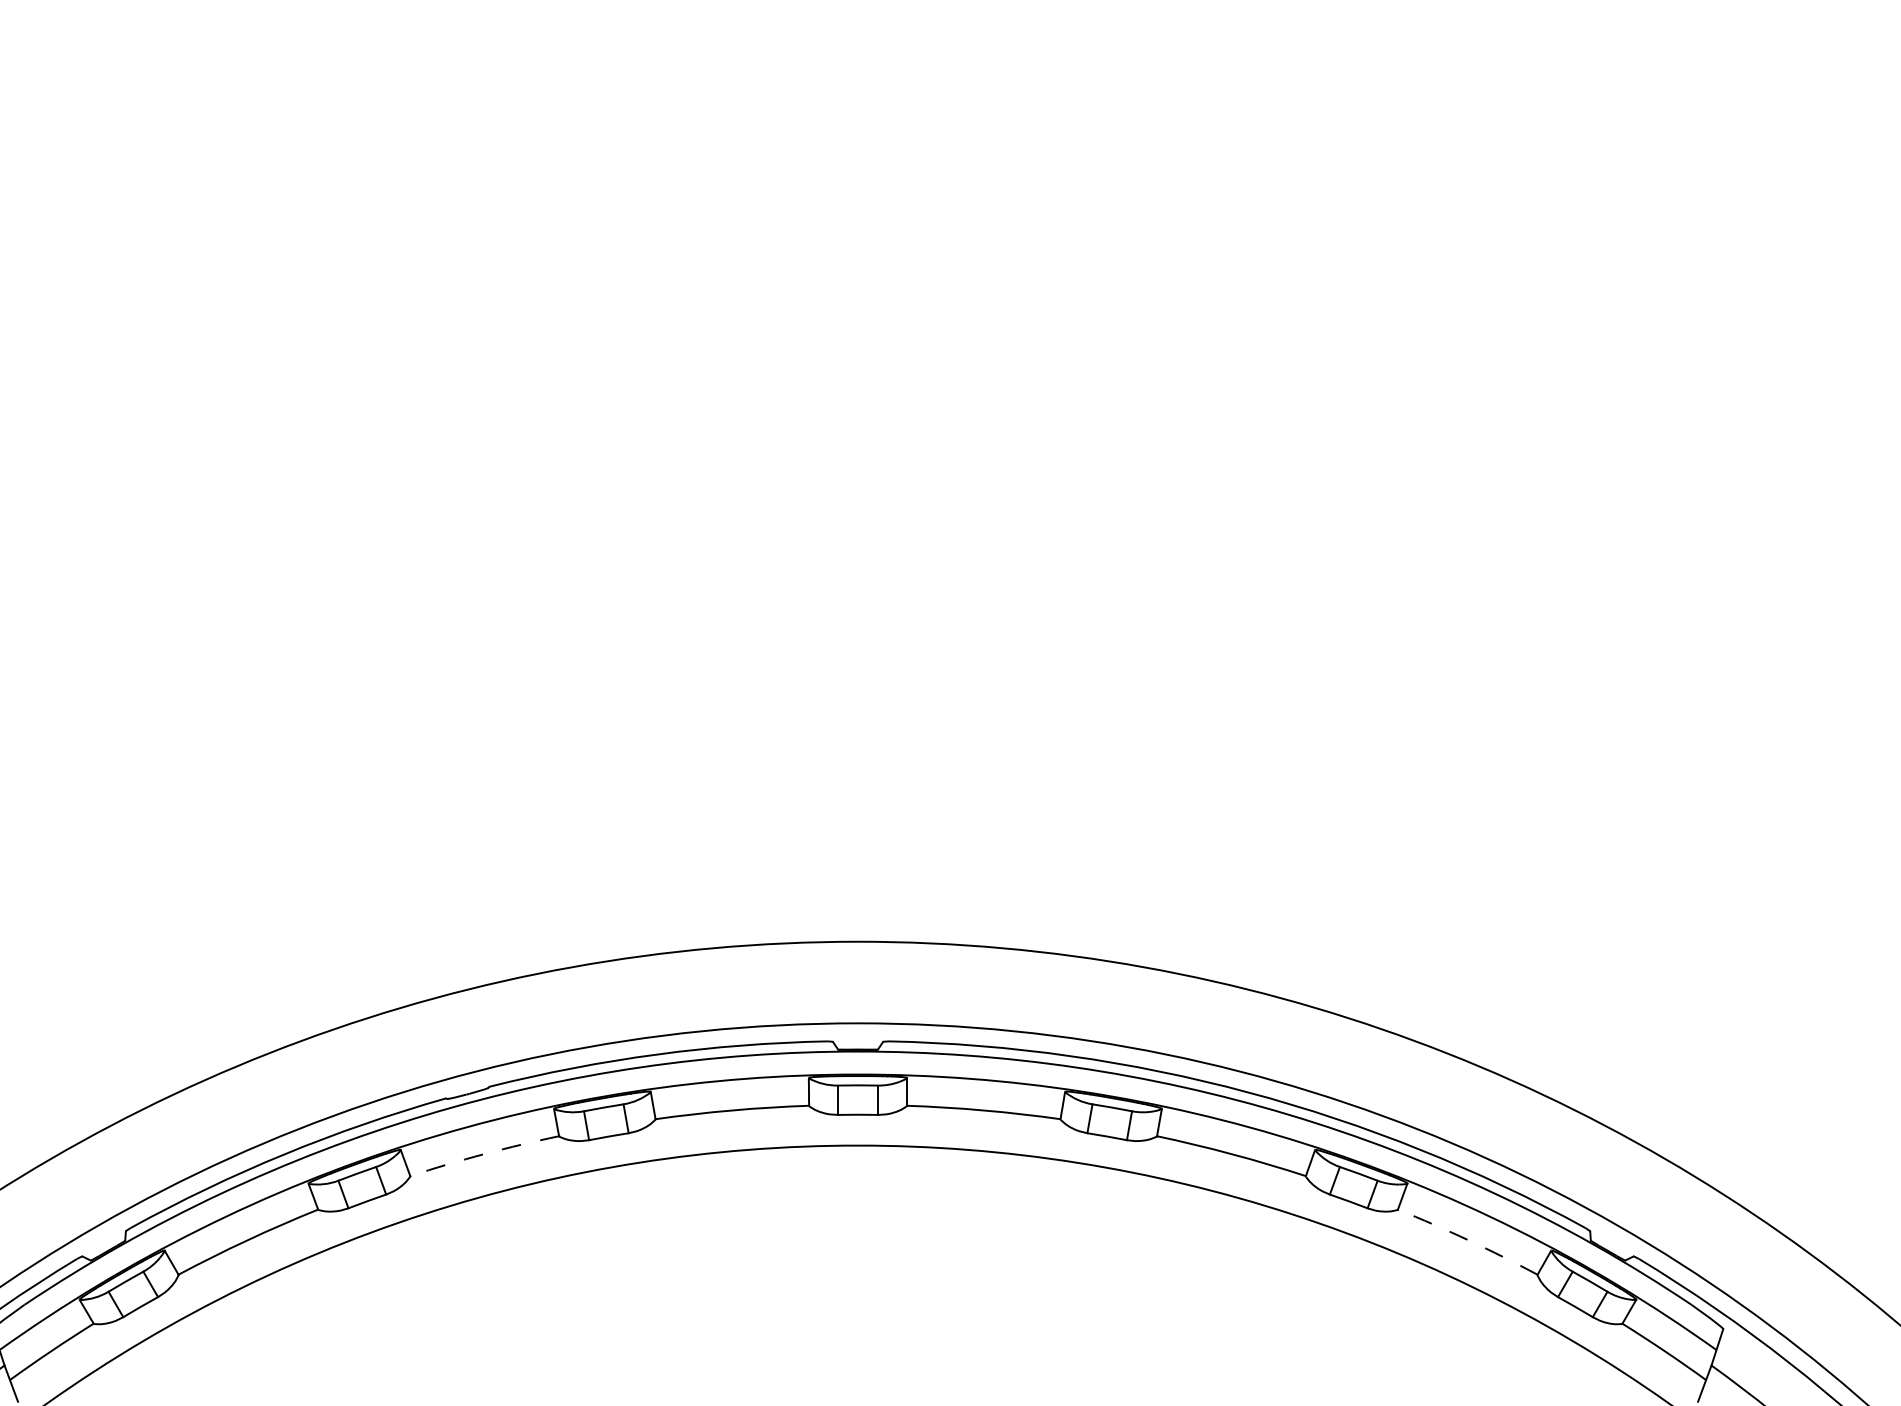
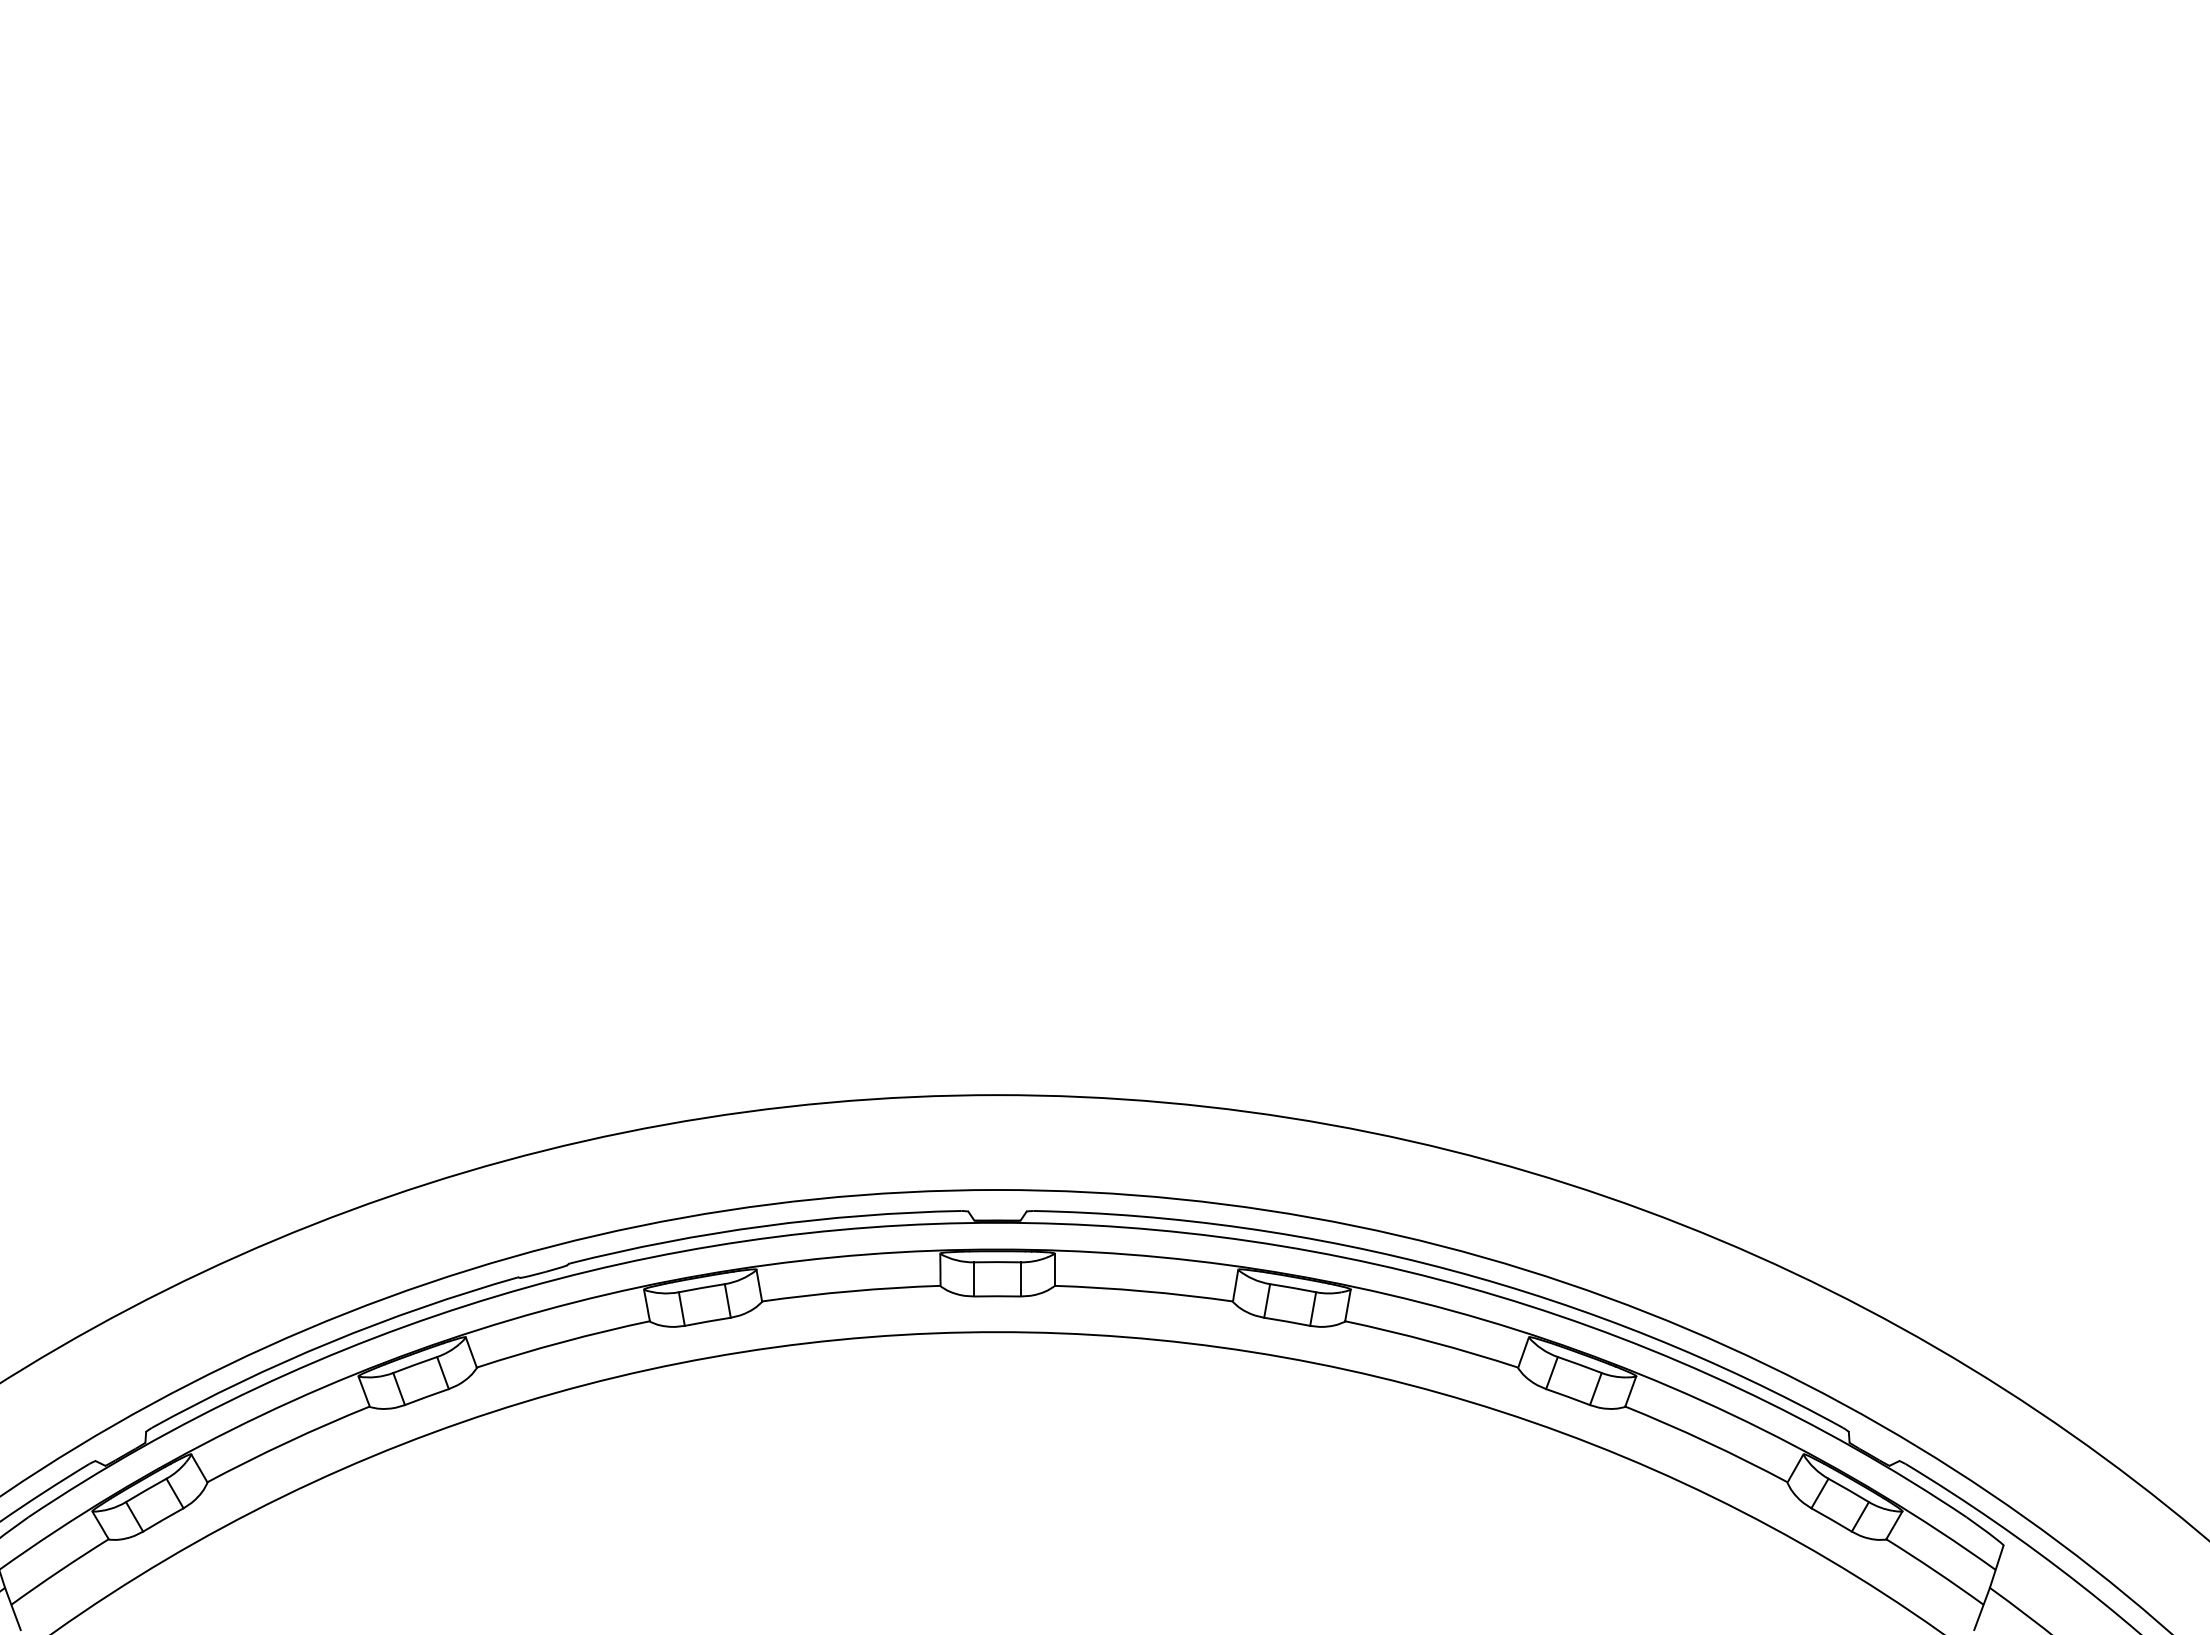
arc: (483, 1154) -> (562, 1342), dashed -> solid
arc: (1468, 1240) -> (1707, 1442), dashed -> solid

